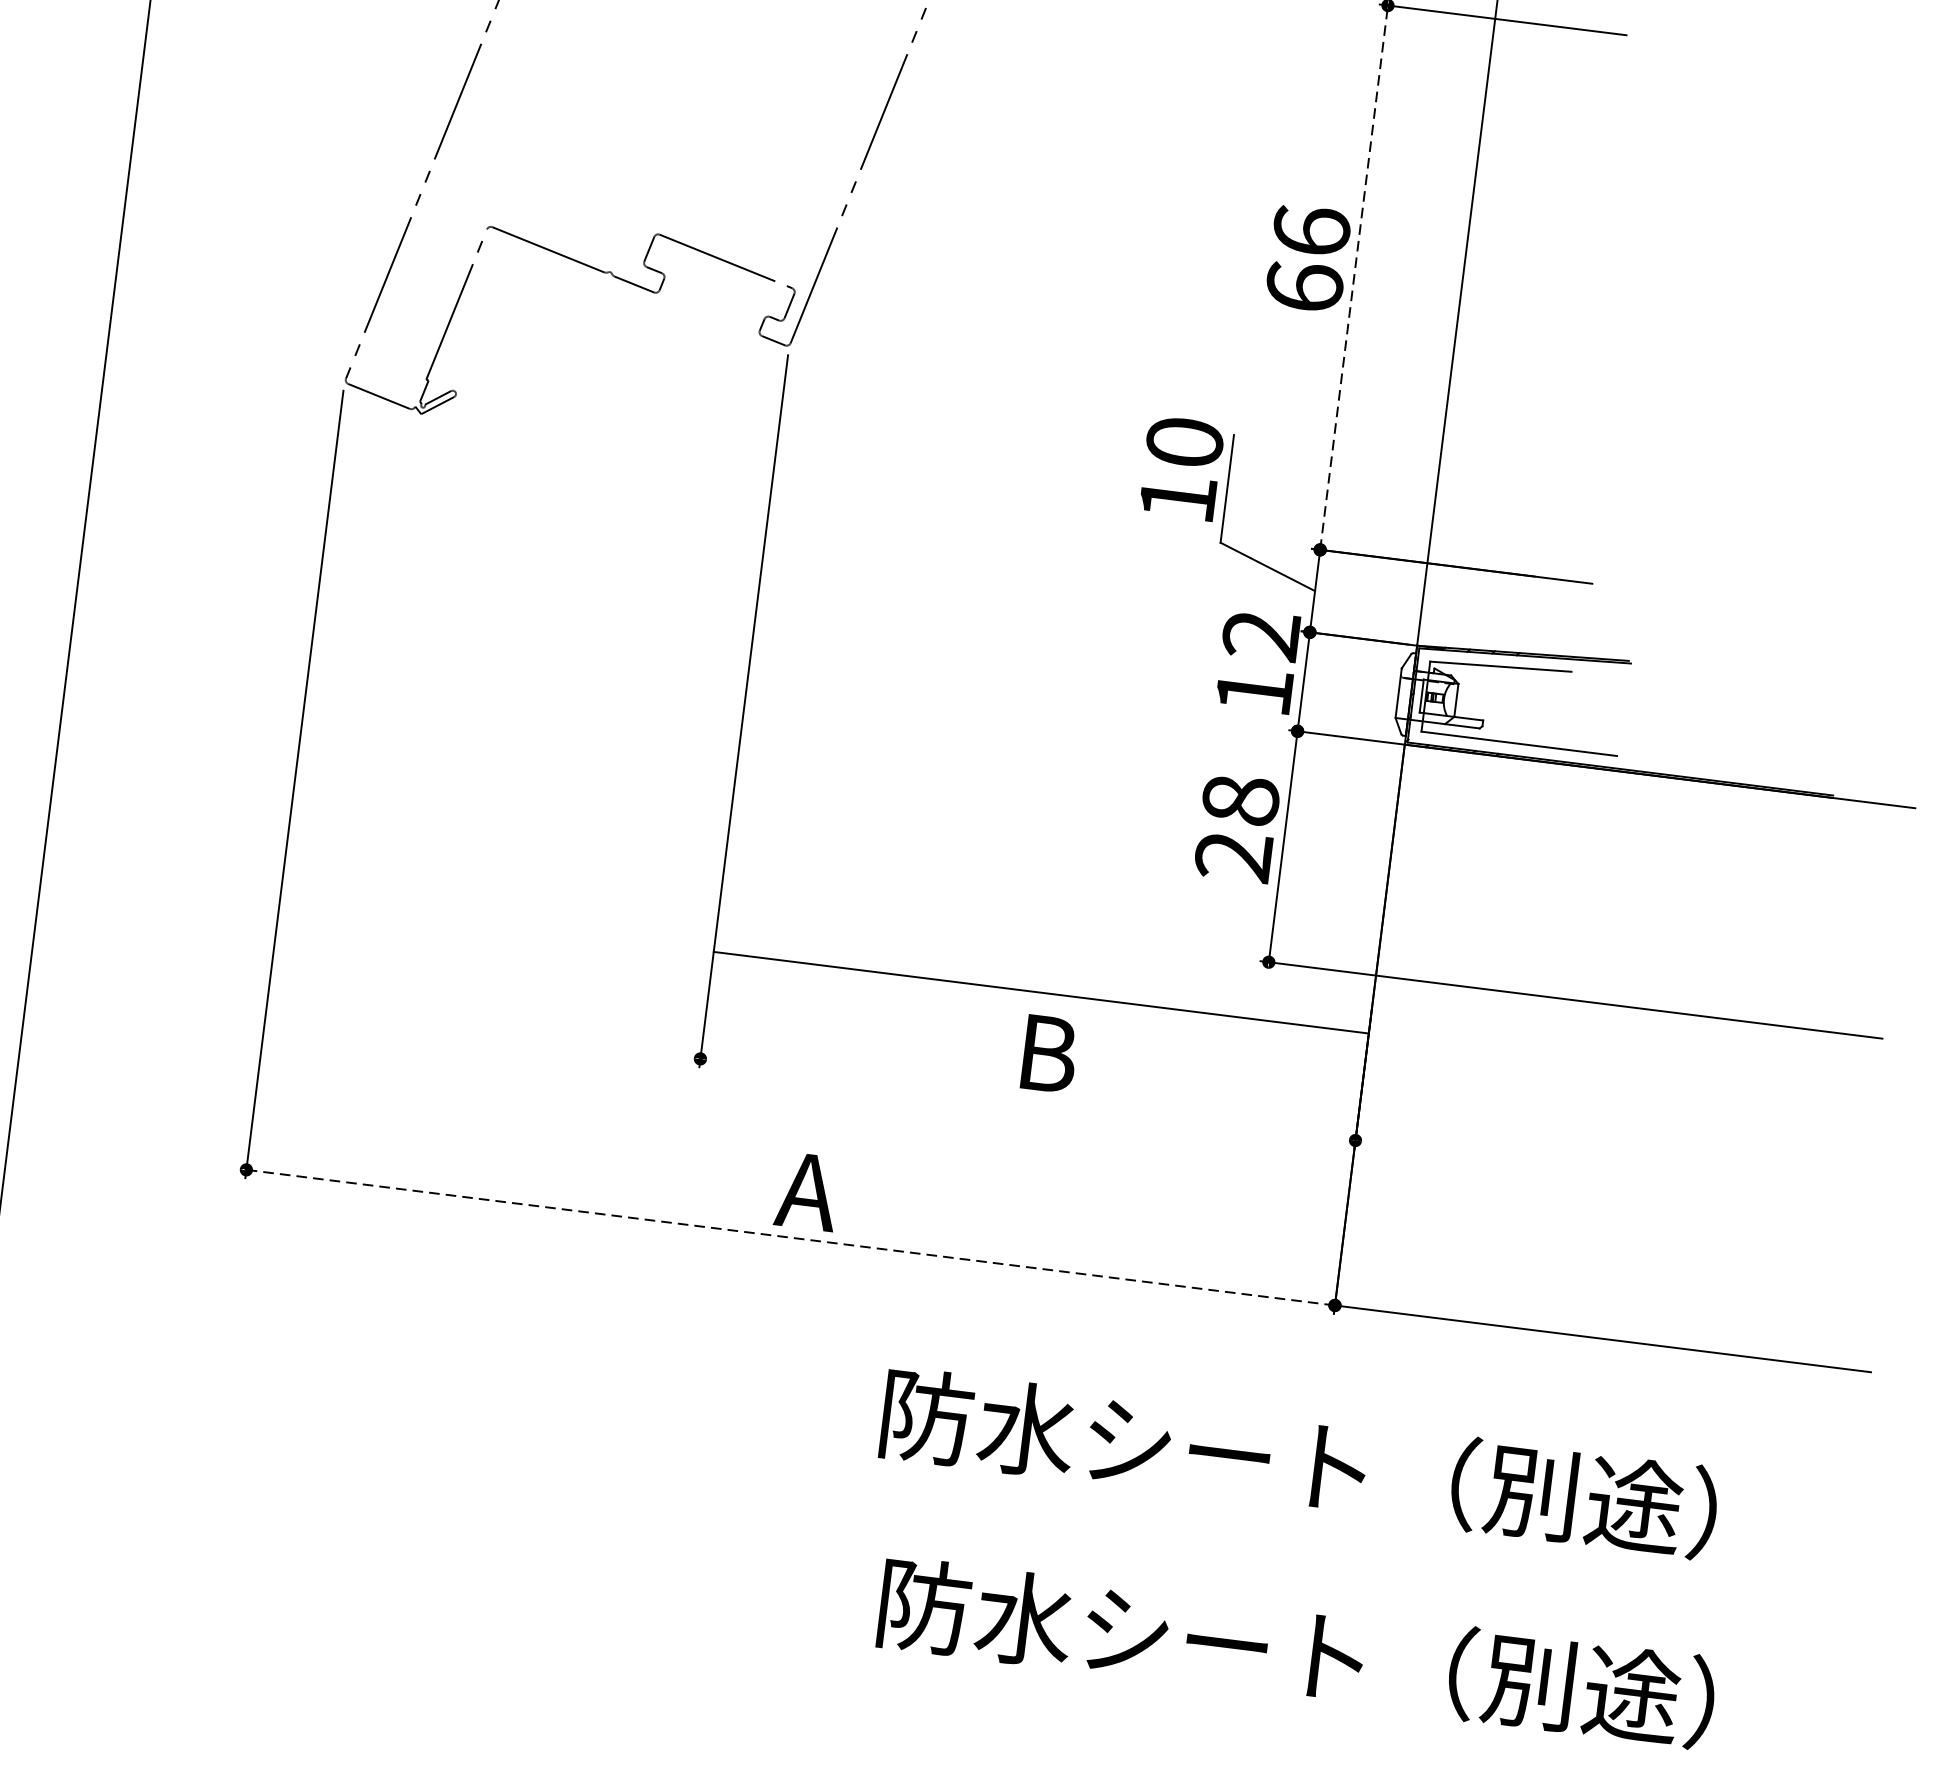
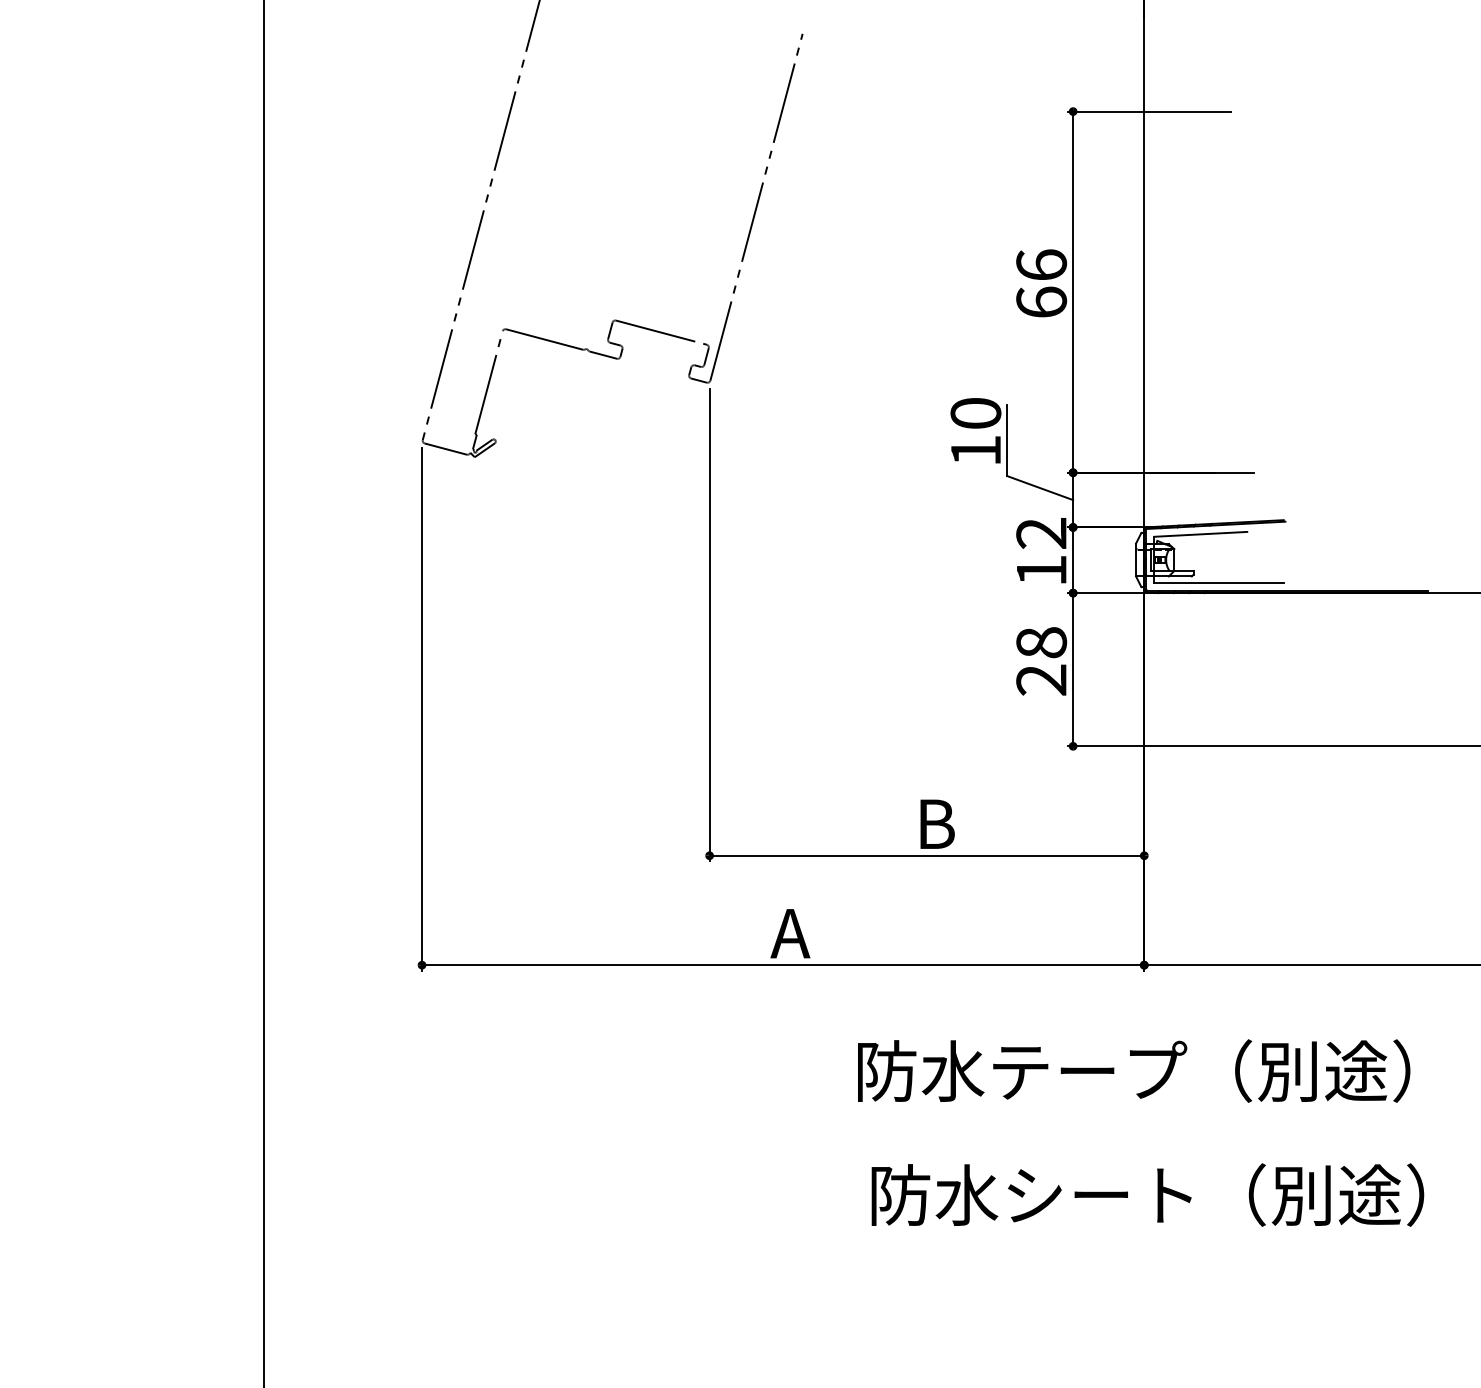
line: (1354, 278) -> (1073, 292), dashed -> solid
line: (1040, 992) -> (926, 855), moved
line: (789, 1238) -> (782, 965), dashed -> solid
text: (1234, 1452) -> (1090, 1069), 防水シート（別途） -> 防水テープ（別途）

